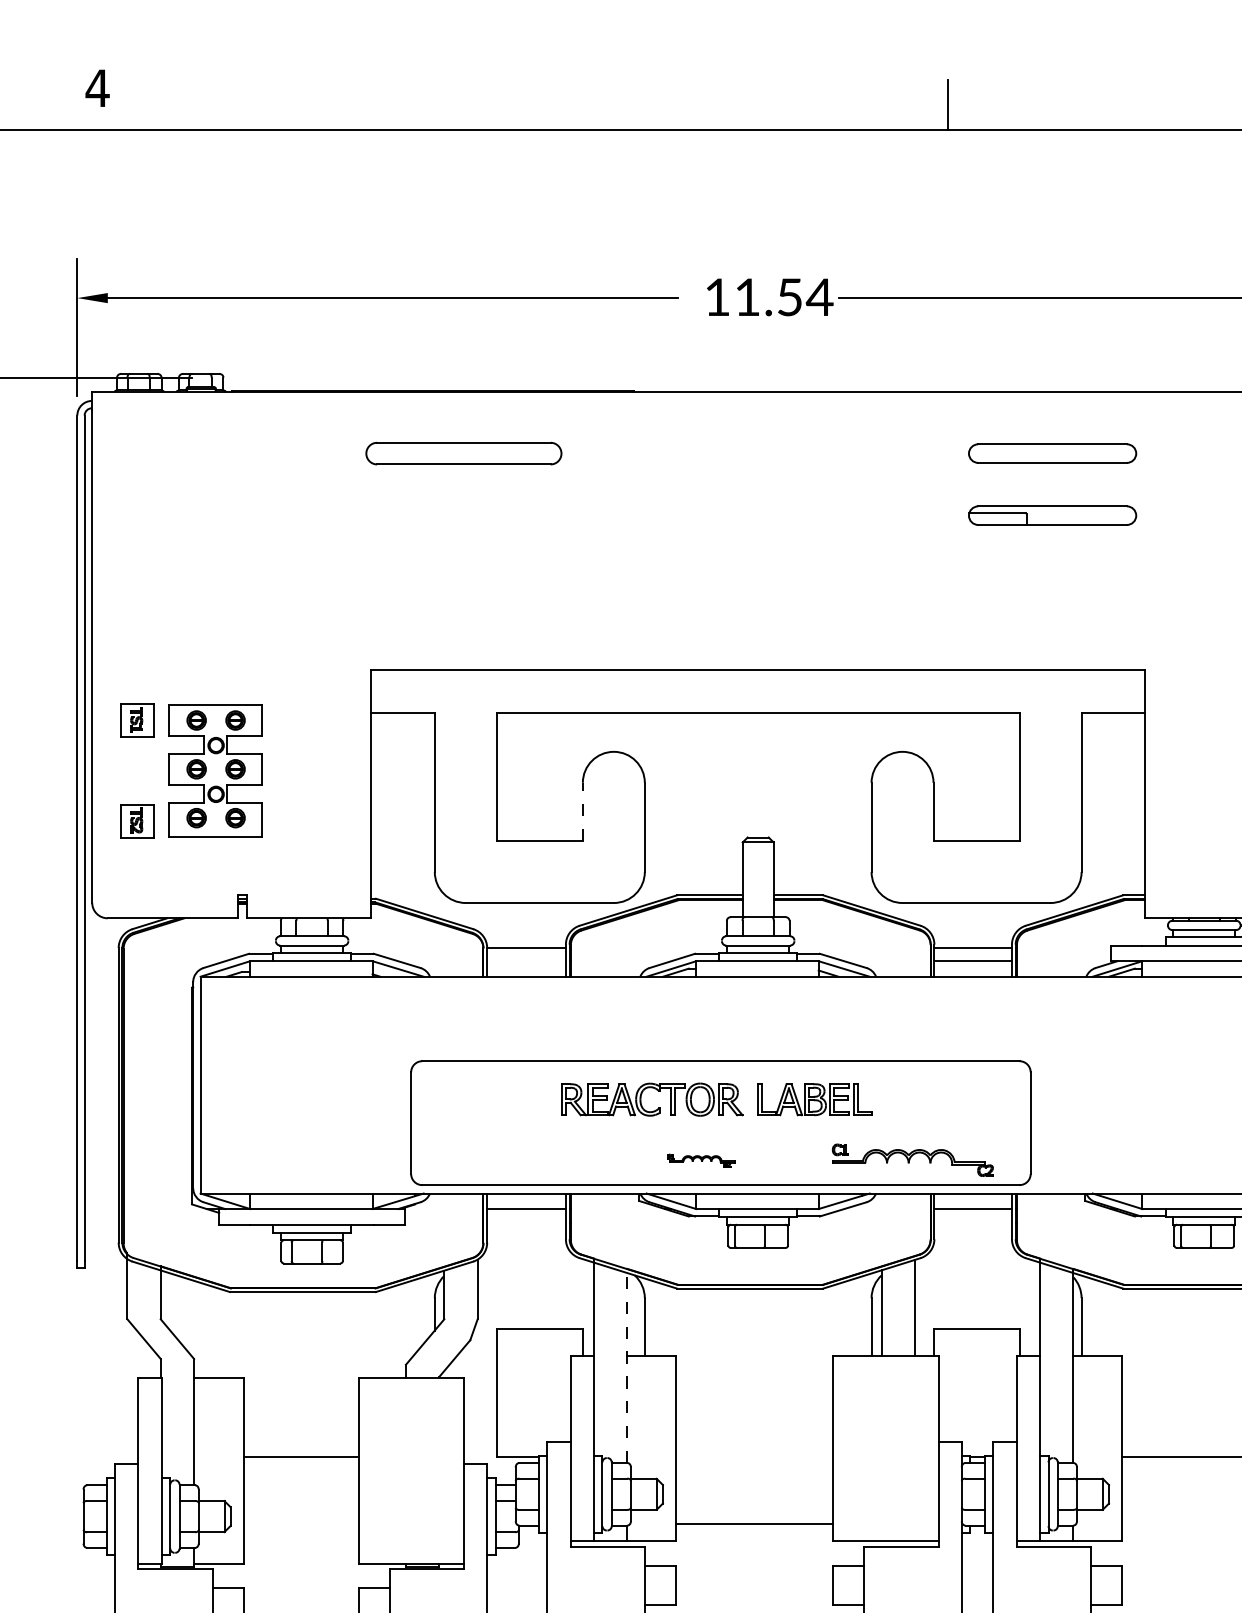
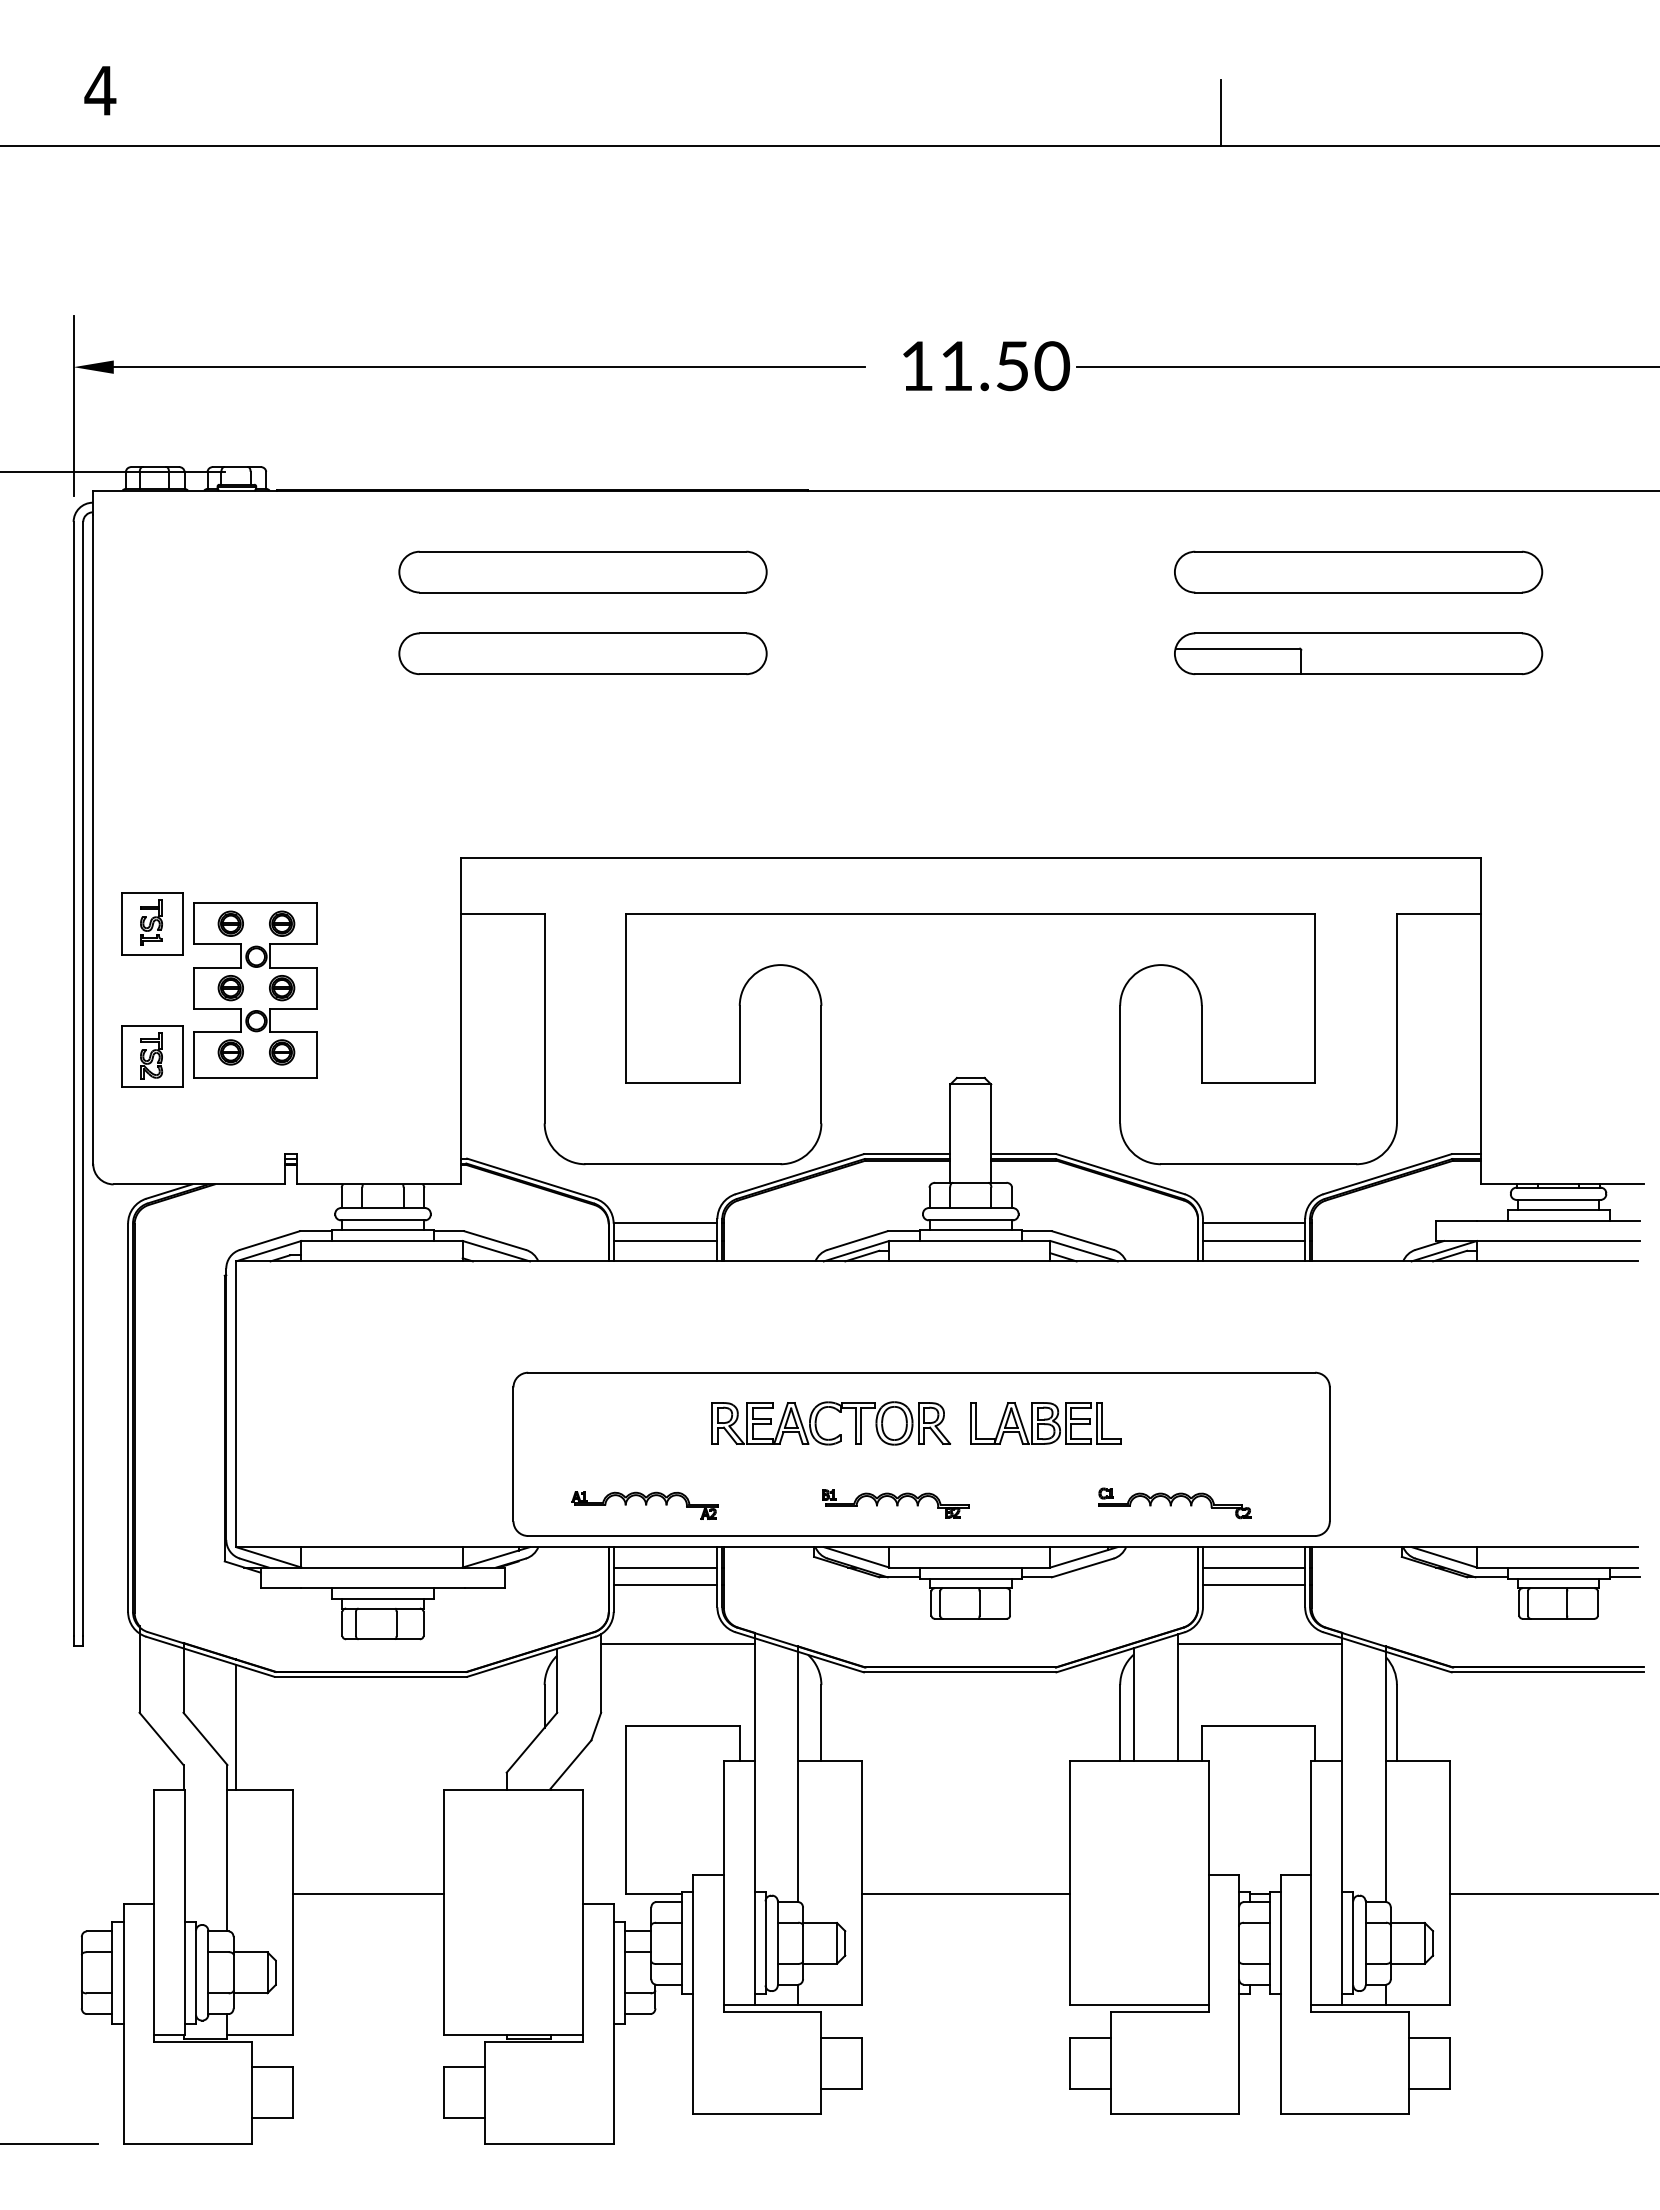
text: (819, 297) -> (1051, 366), 11.54 -> 11.50
part: (463, 453) -> (582, 571), size x1.43
part: (1052, 453) -> (1358, 571), size x1.67
part: (463, 515) -> (582, 653), added
part: (1052, 515) -> (1358, 653), size x1.67
part: (137, 720) -> (152, 923), size x1.43
line: (582, 811) -> (739, 1043), dashed -> solid
part: (137, 821) -> (152, 1056), size x1.43
line: (526, 960) -> (665, 1240), added
part: (701, 1160) -> (895, 1503), size x1.67
part: (912, 1160) -> (1174, 1503), size x0.71
part: (510, 1161) -> (644, 1505), added
line: (526, 1222) -> (665, 1585), added
line: (972, 1222) -> (1253, 1585), added
line: (535, 1267) -> (677, 1644), added
line: (977, 1267) -> (1259, 1644), added
line: (200, 1329) -> (236, 1726), added
line: (627, 1366) -> (798, 1774), dashed -> solid
line: (754, 1524) -> (965, 1894), moved

